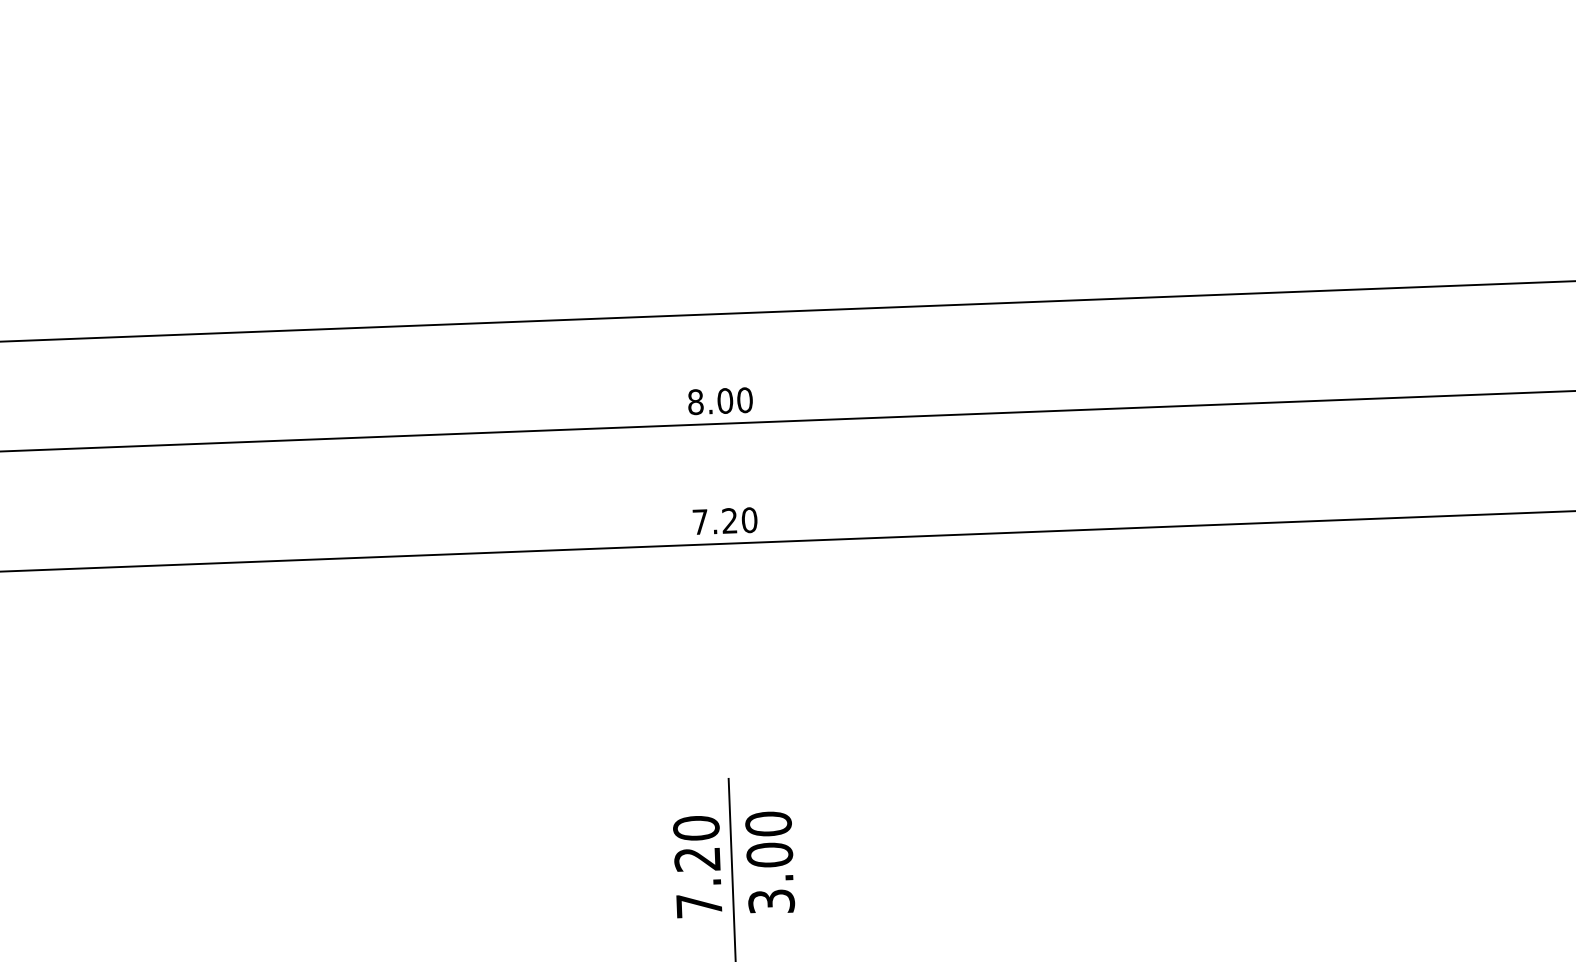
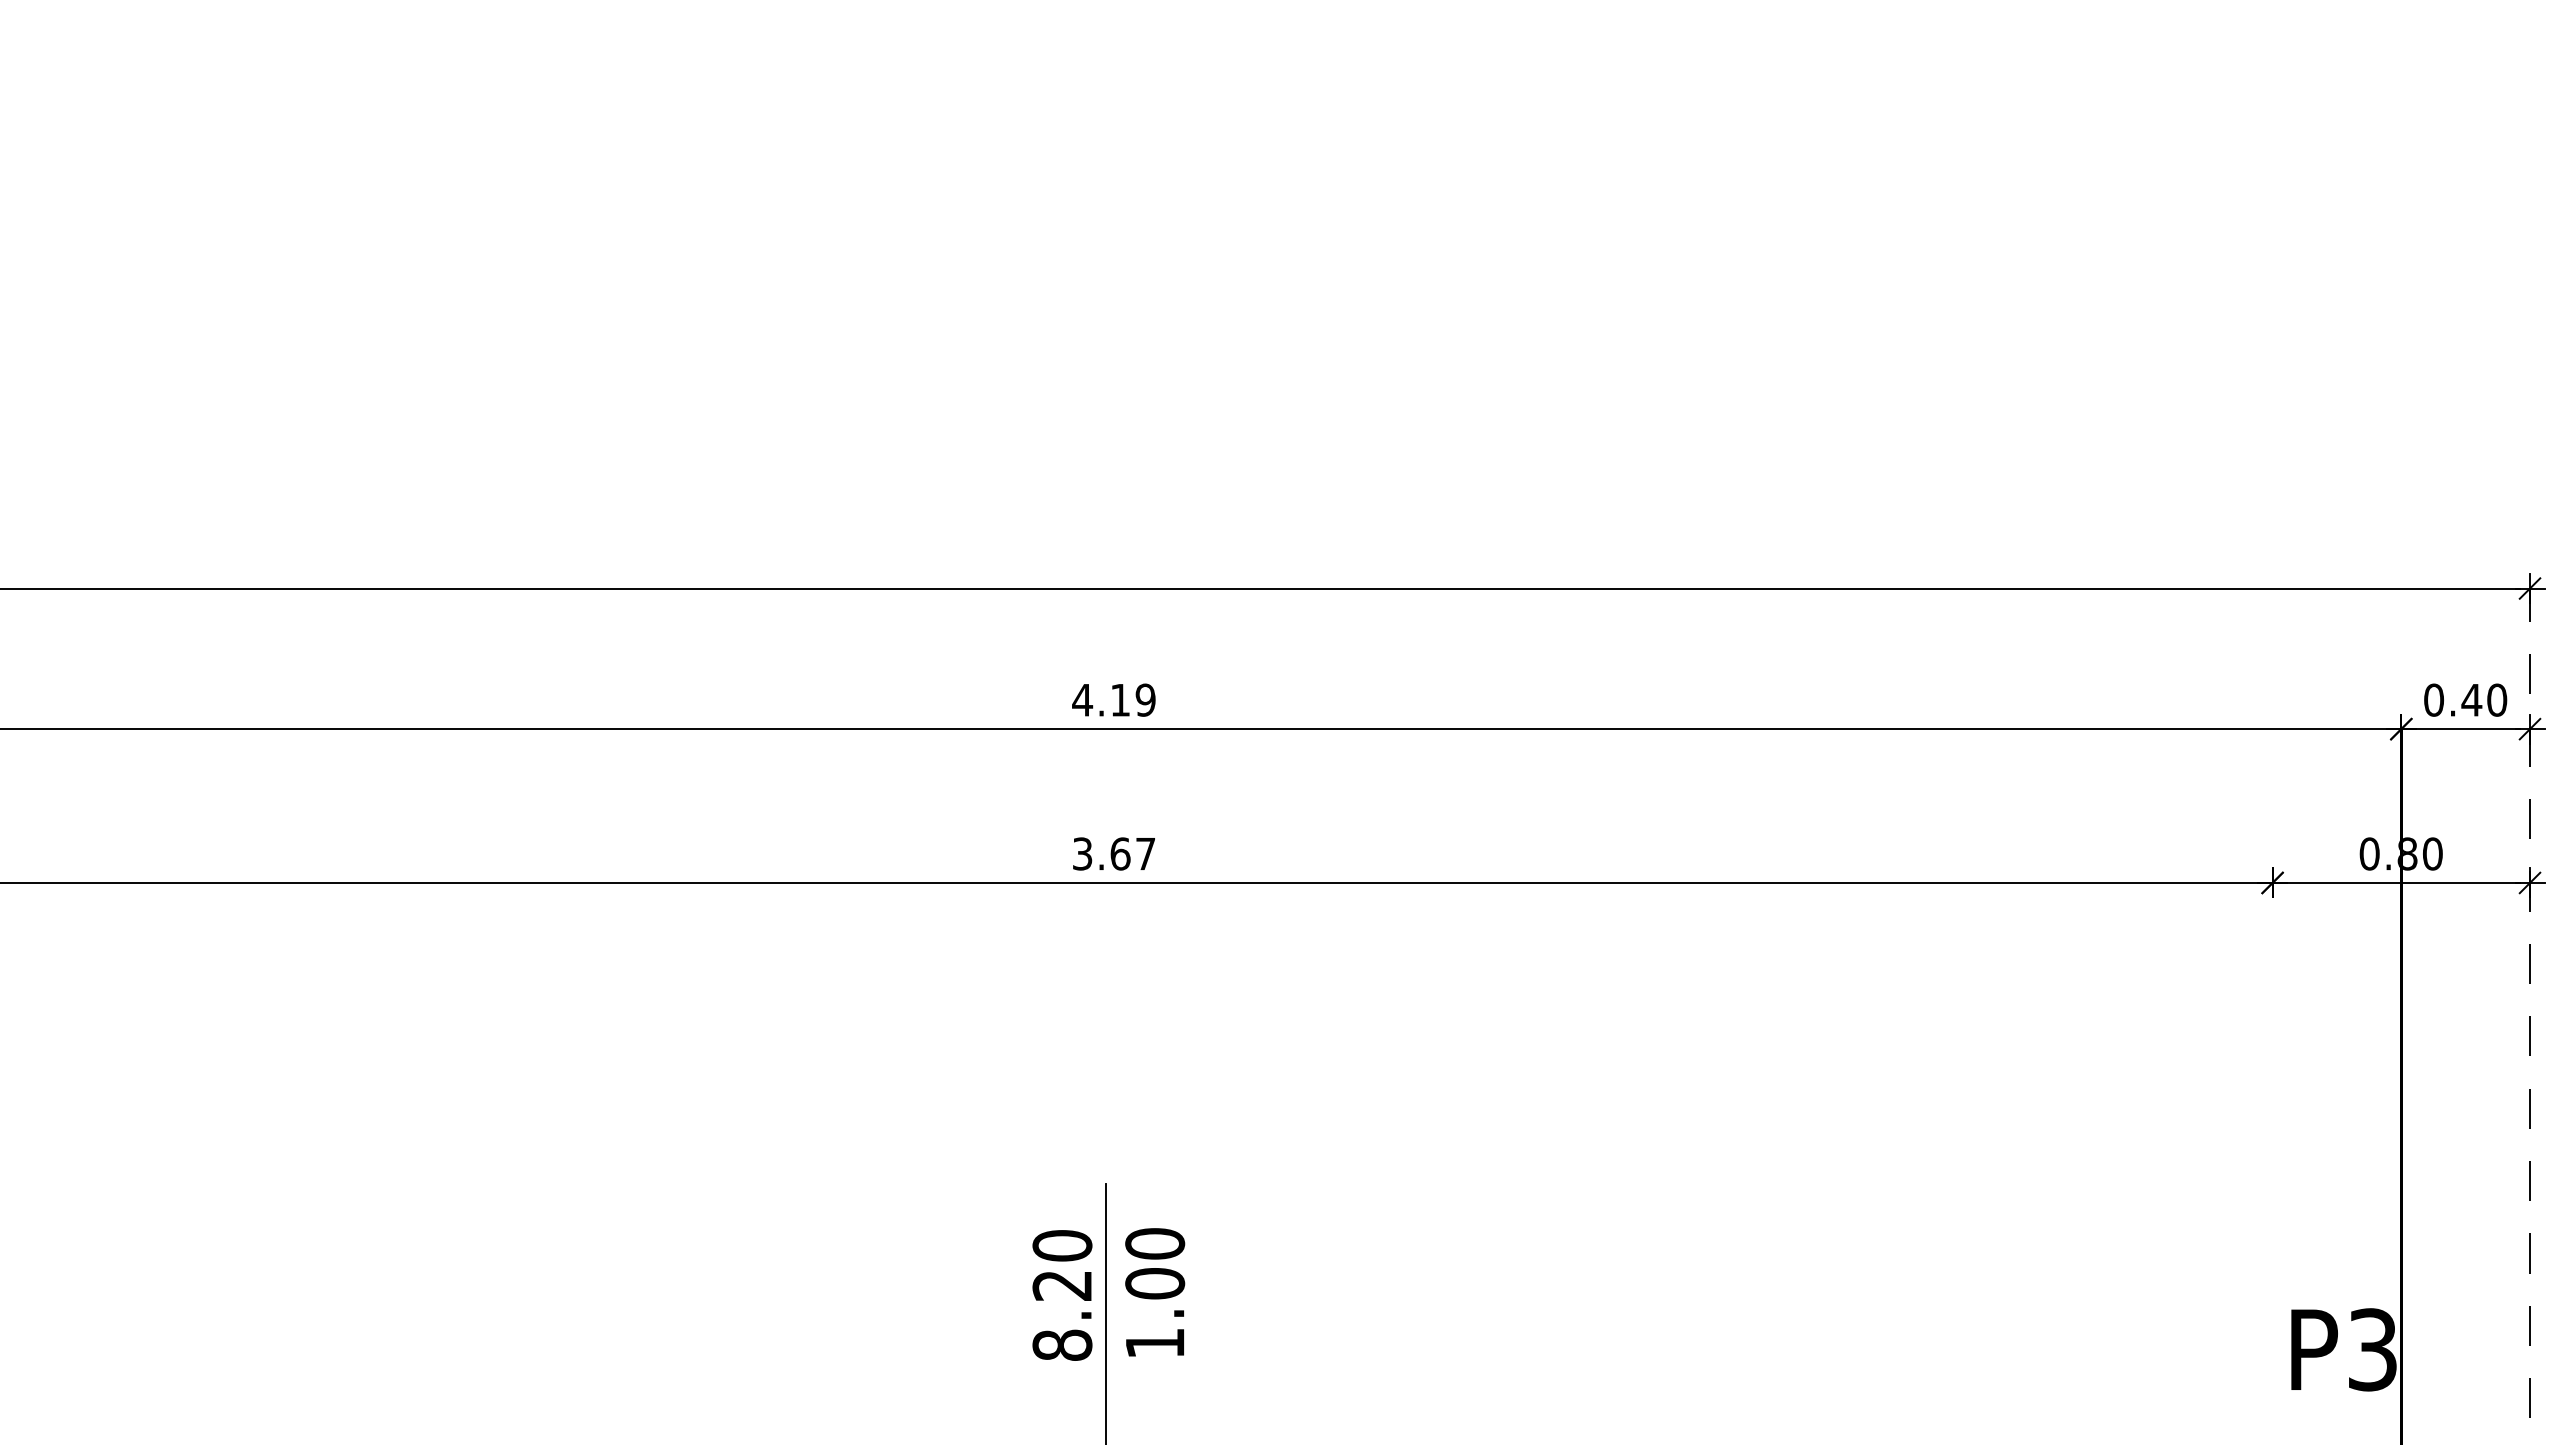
text: (719, 400) -> (1113, 699), 8.00 -> 4.19
text: (725, 520) -> (1114, 853), 7.20 -> 3.67
text: (771, 901) -> (1155, 1343), 3.00 -> 1.00
text: (699, 905) -> (1062, 1344), 7.20 -> 8.20

